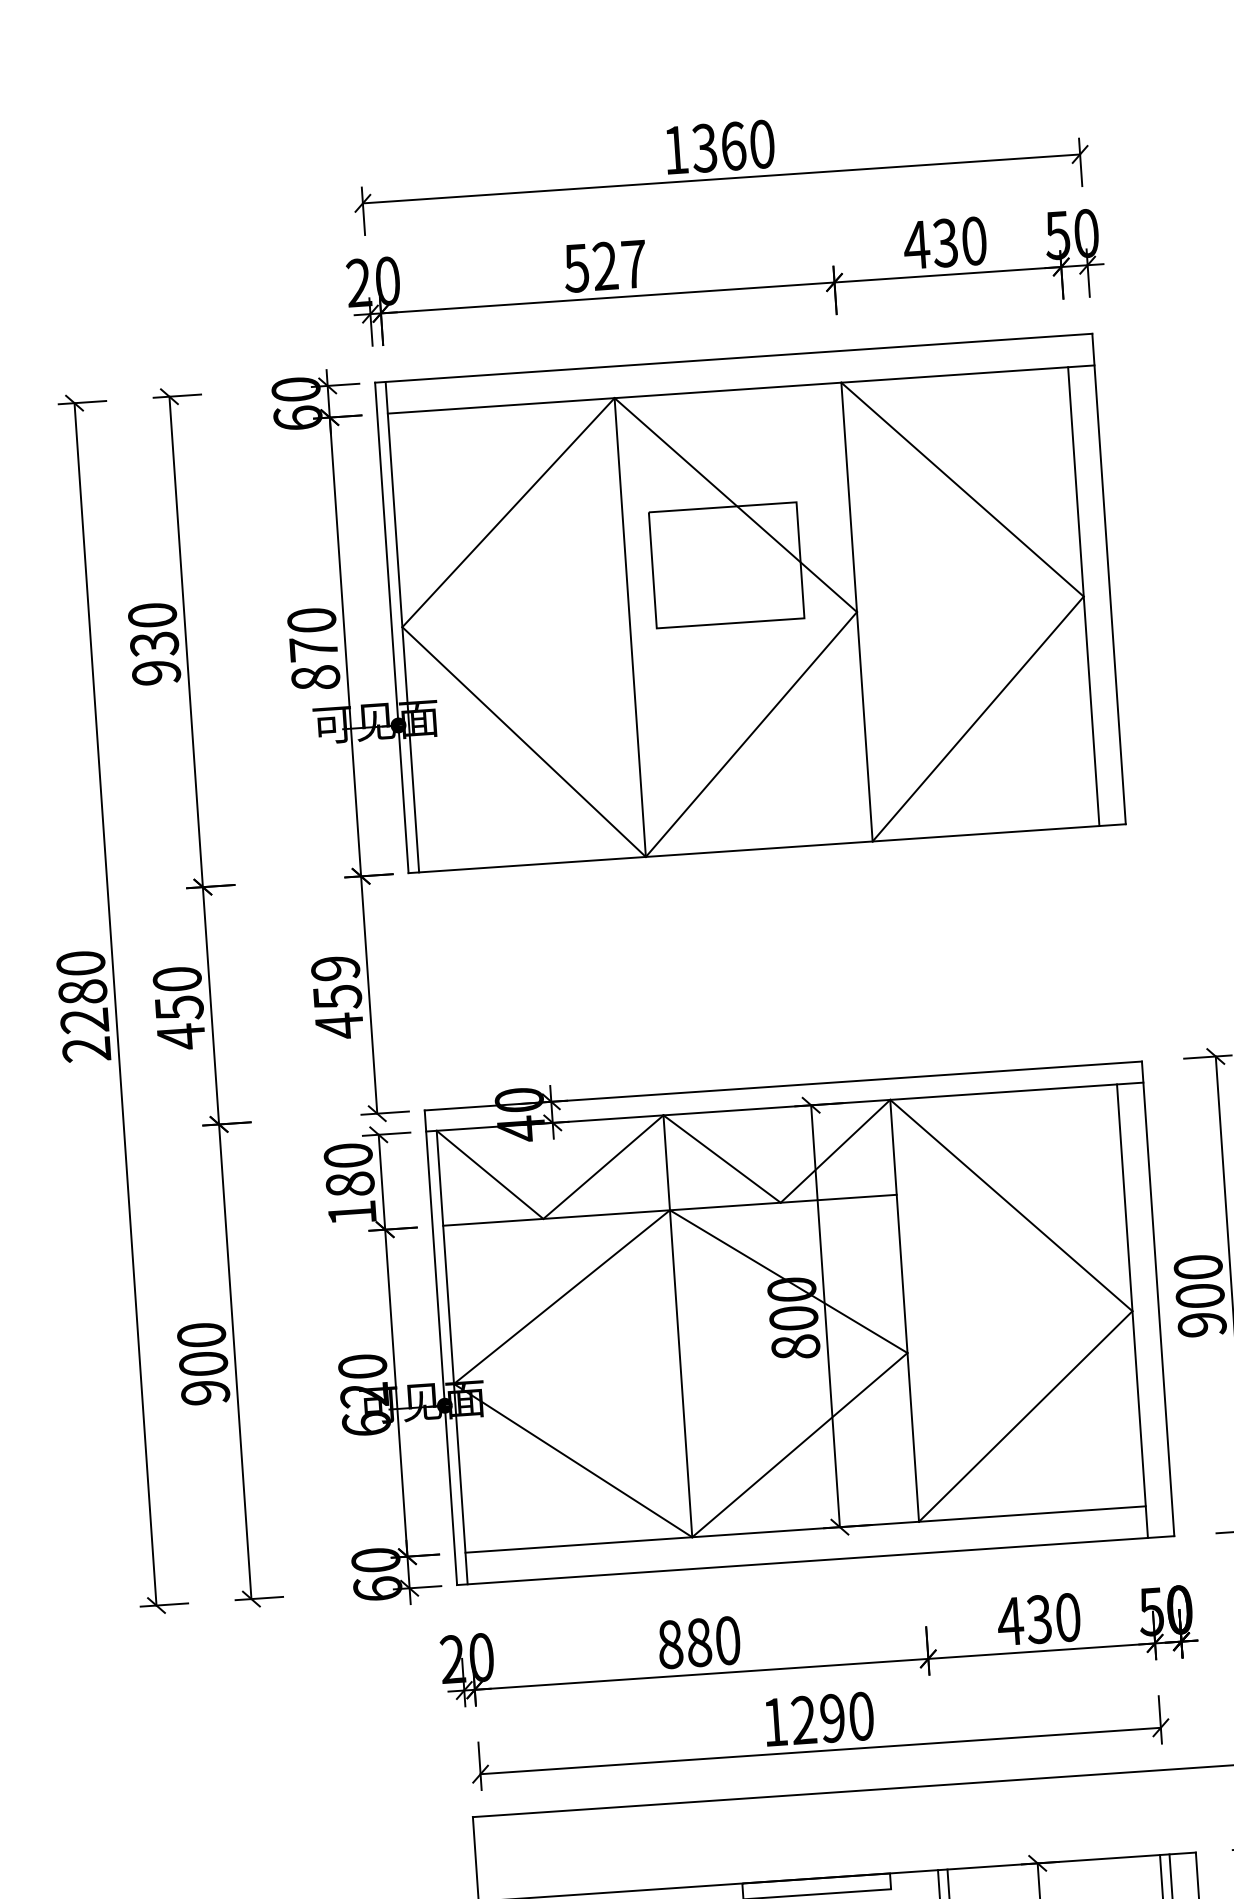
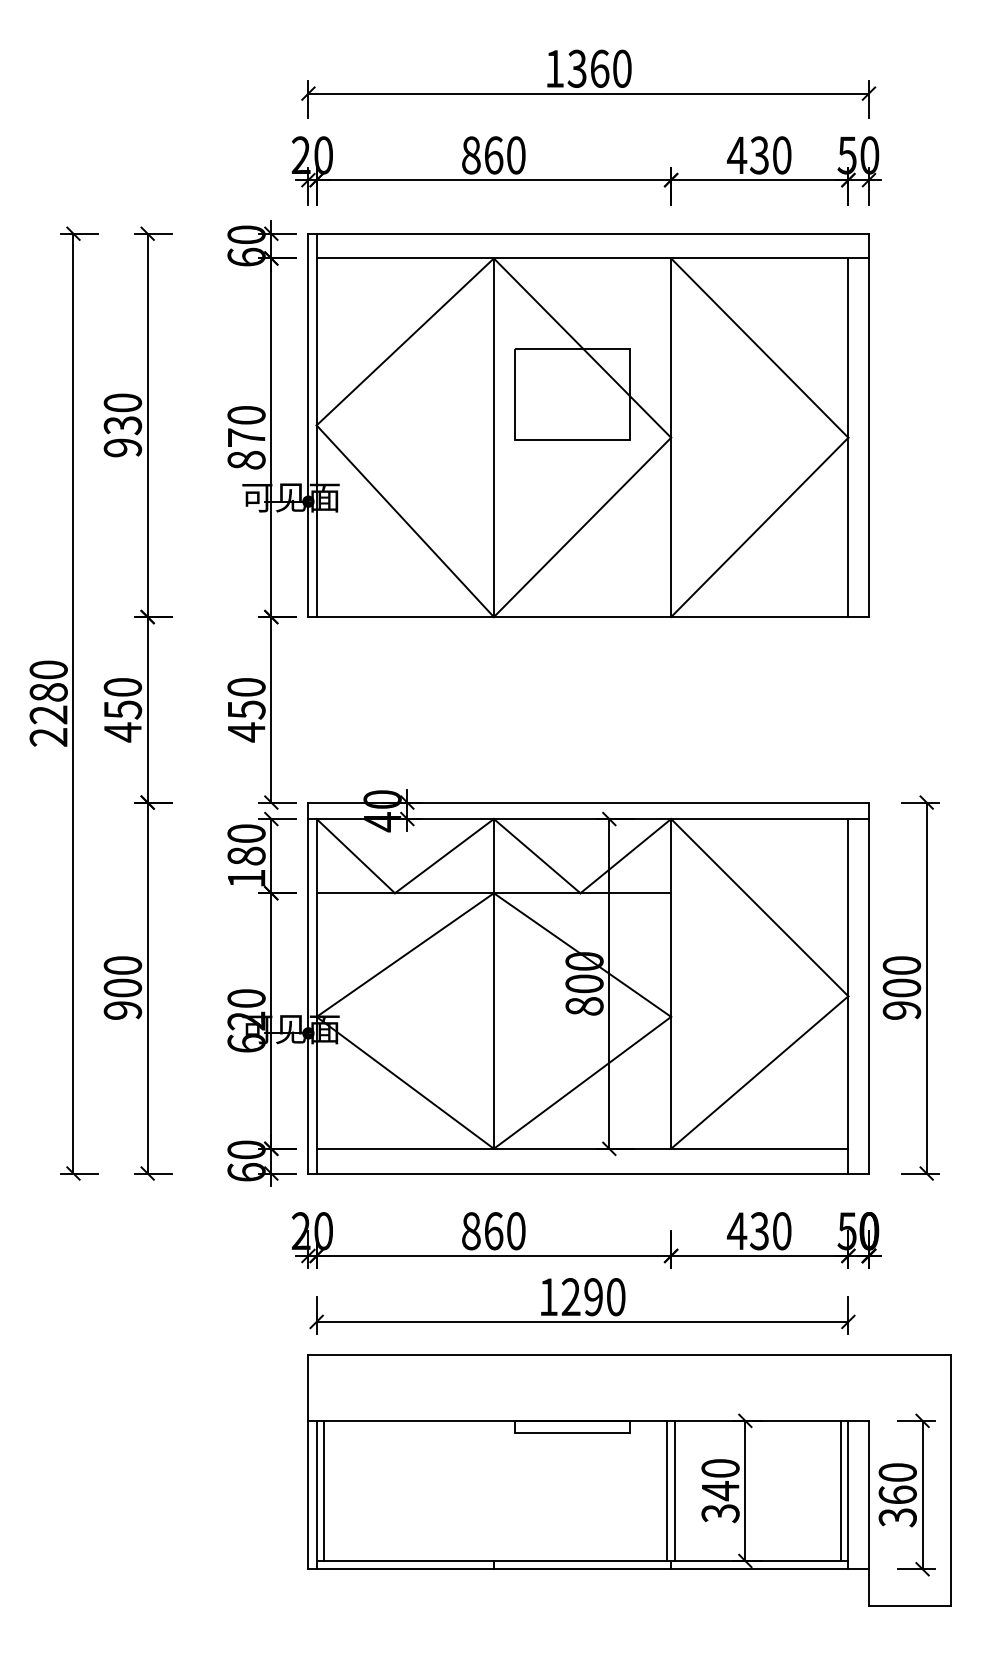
text: (605, 266) -> (493, 155), 527 -> 860
text: (335, 968) -> (246, 687), 459 -> 450
text: (698, 1643) -> (493, 1231), 880 -> 860

